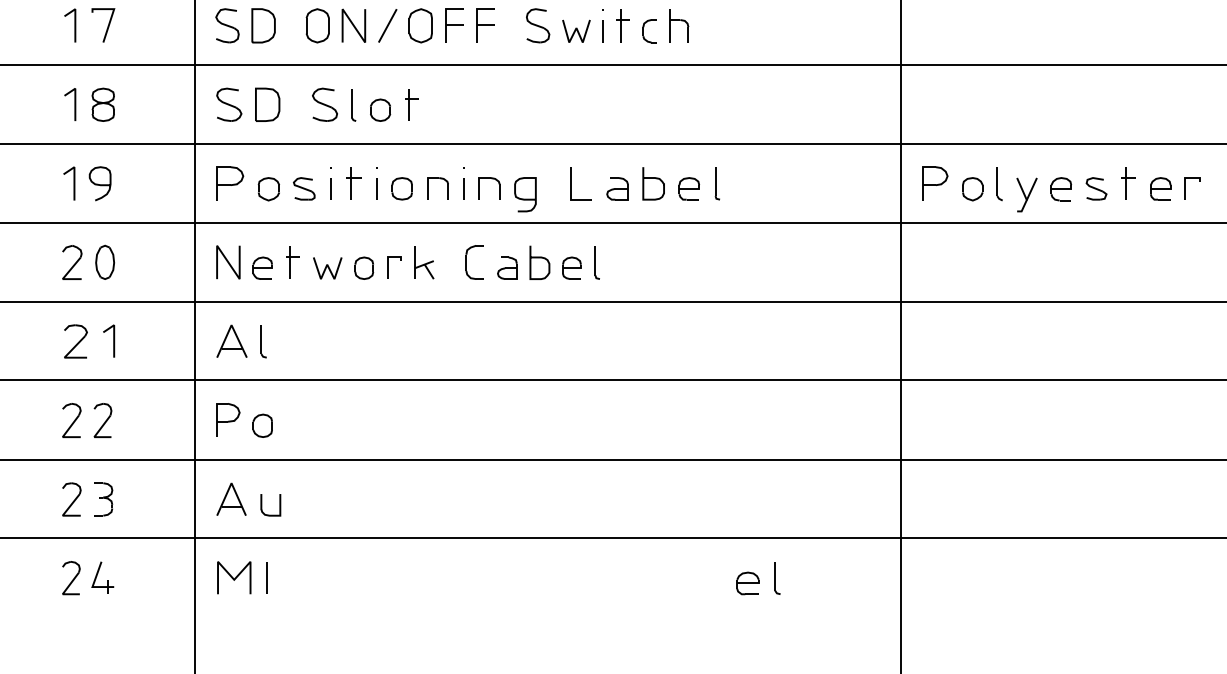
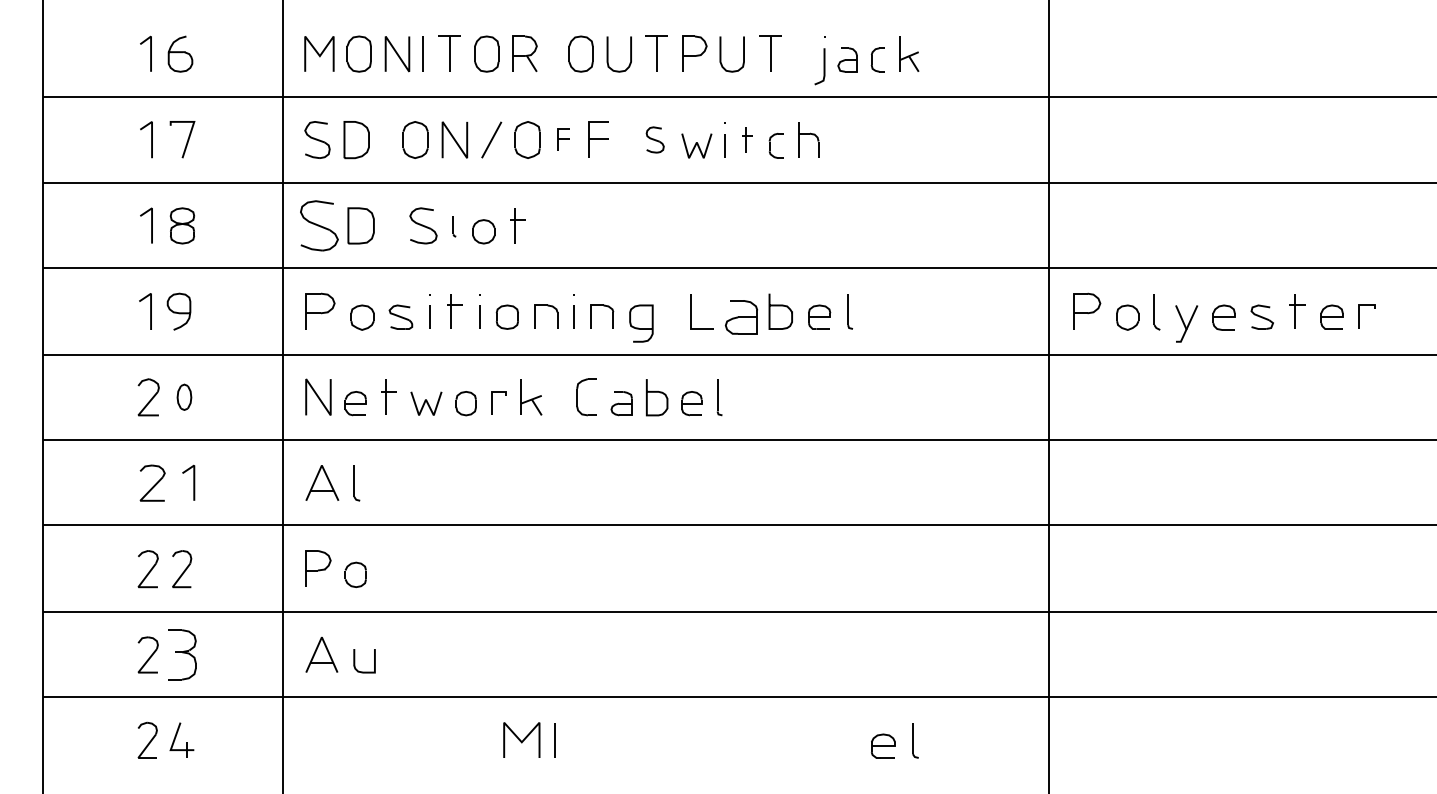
part: (453, 25) -> (563, 139), size x0.6
part: (538, 25) -> (655, 139), size x0.7
part: (623, 25) -> (747, 139), size x0.7
part: (229, 104) -> (319, 225), size x1.4
part: (353, 105) -> (454, 226), size x0.6
part: (617, 188) -> (741, 316), size x1.4
part: (105, 262) -> (184, 397), size x0.7
part: (104, 499) -> (183, 654), size x1.4
curve: (233, 577) -> (520, 739), moved
line: (266, 578) -> (554, 740), moved

